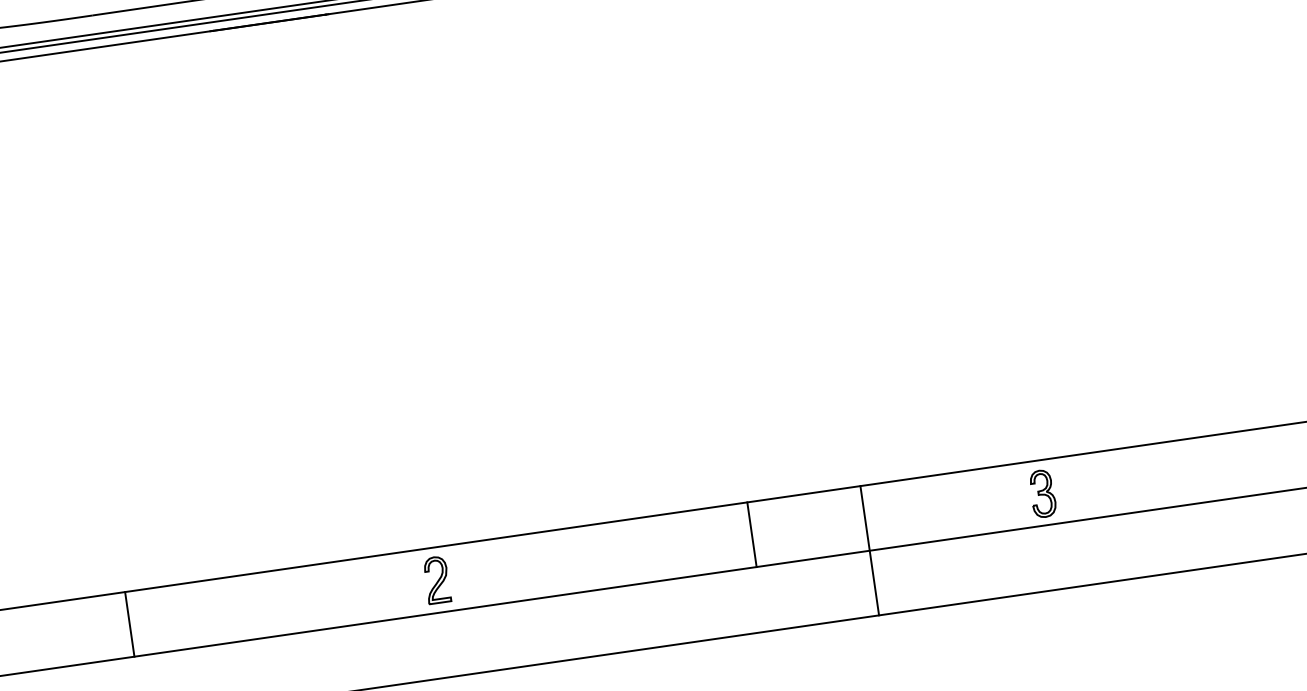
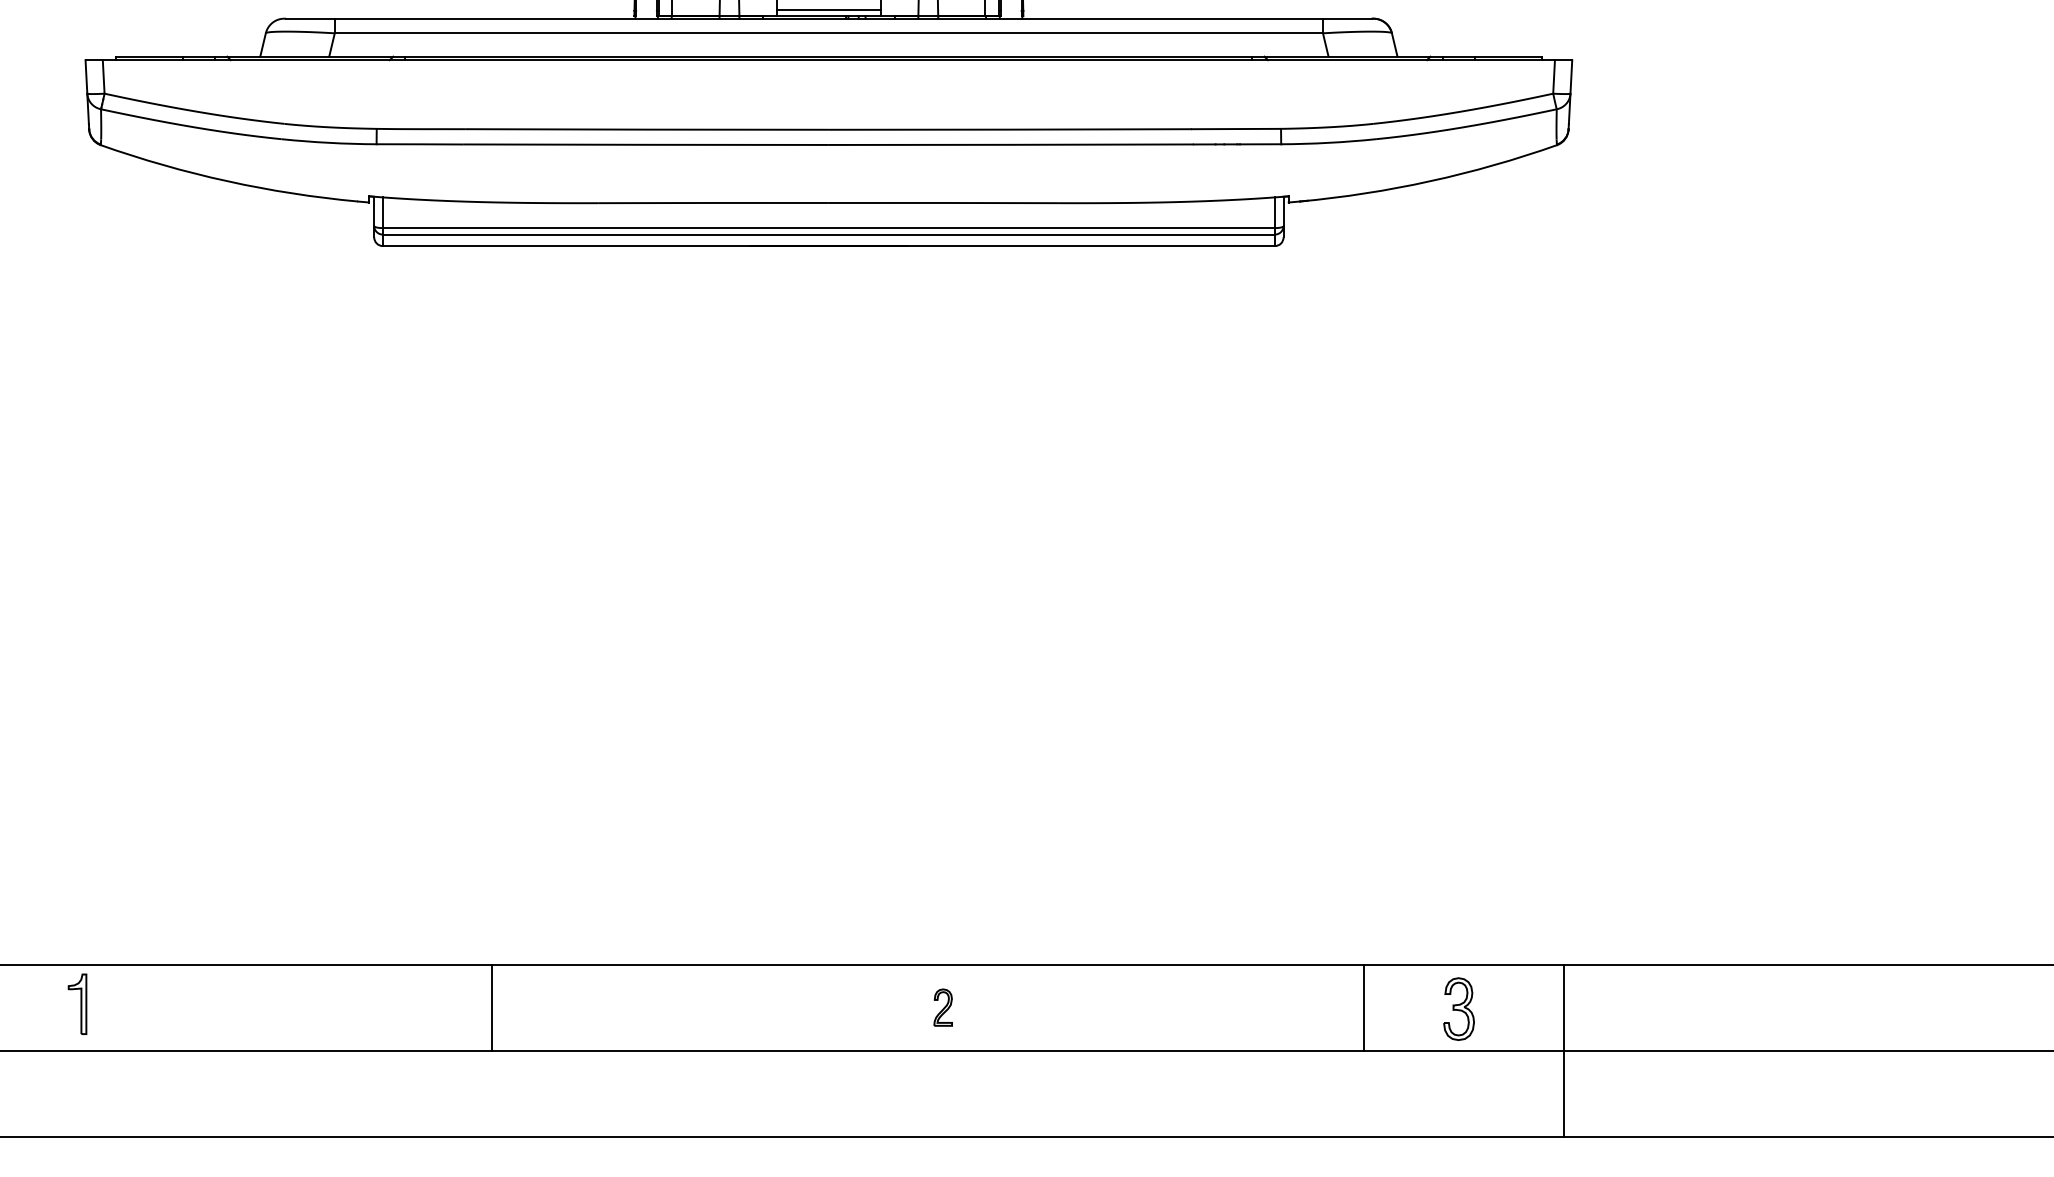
part: (1042, 493) -> (1458, 1008), moved
line: (869, 550) -> (1563, 1050), moved
part: (436, 579) -> (942, 1007), size x0.6
line: (129, 624) -> (492, 1007), moved

